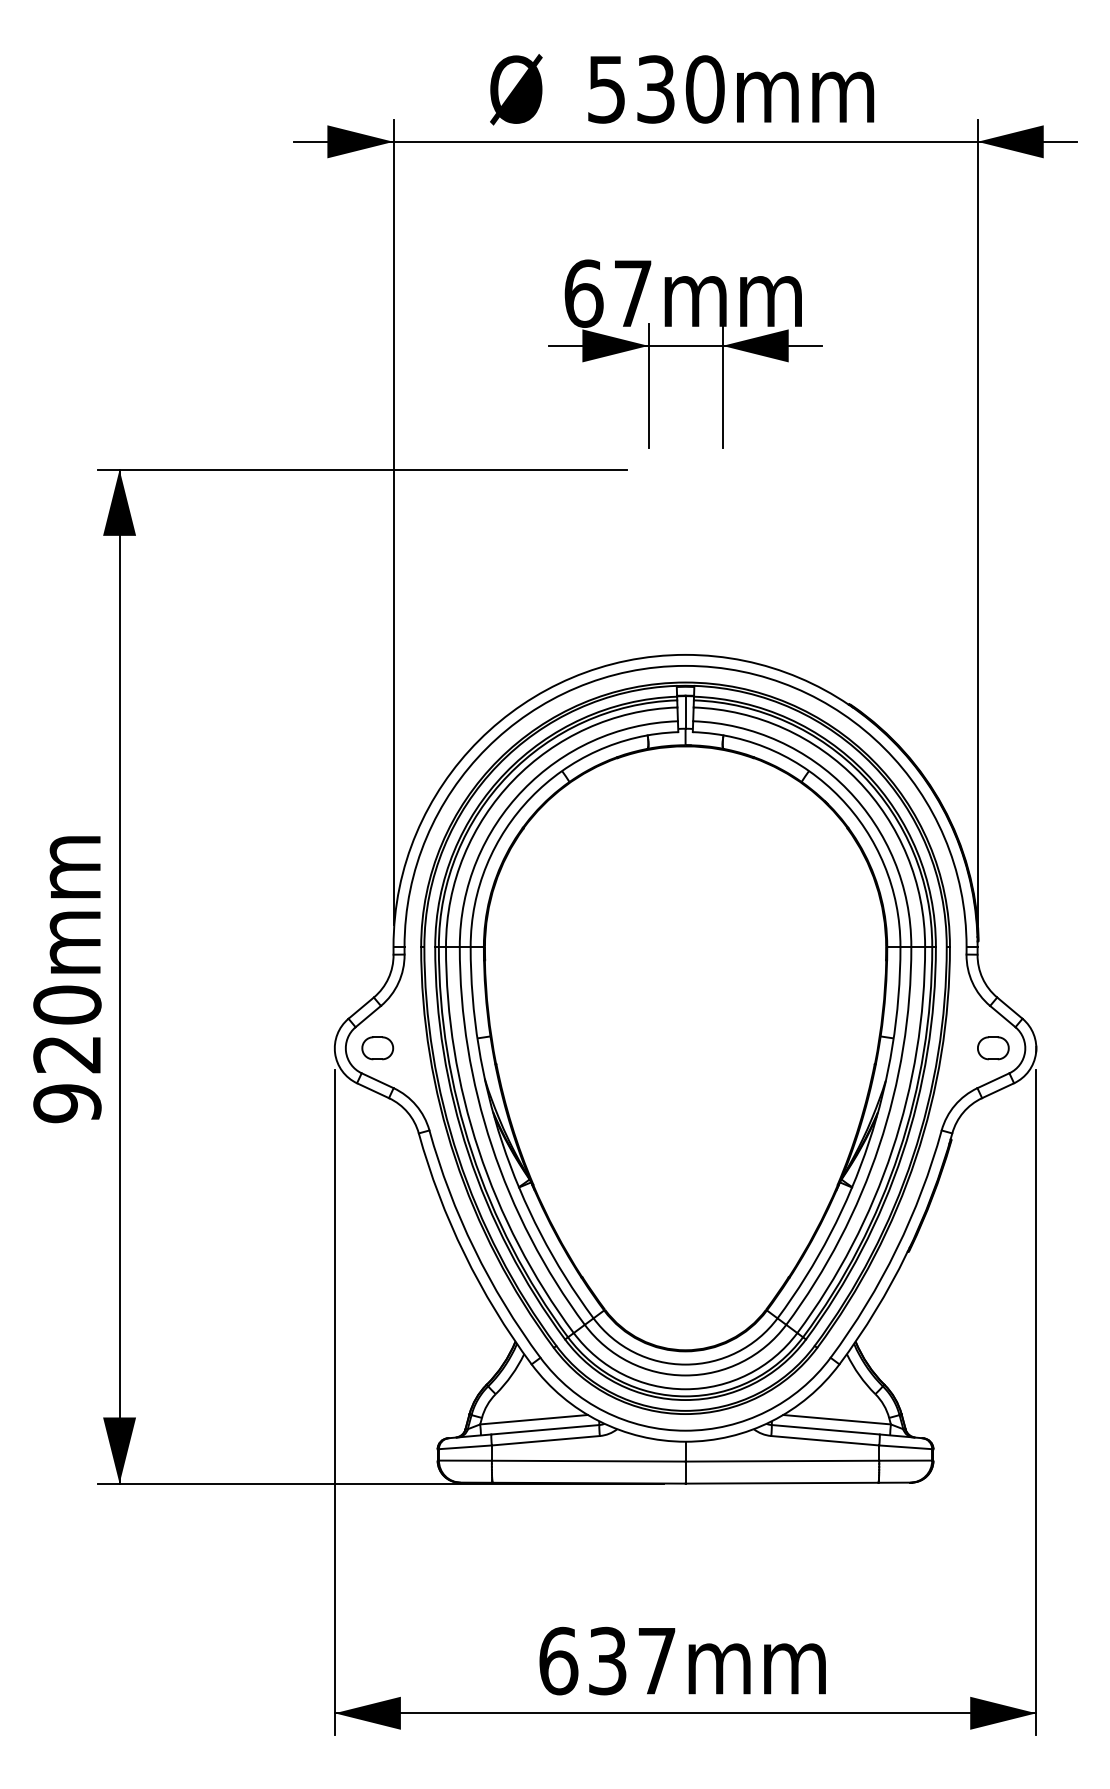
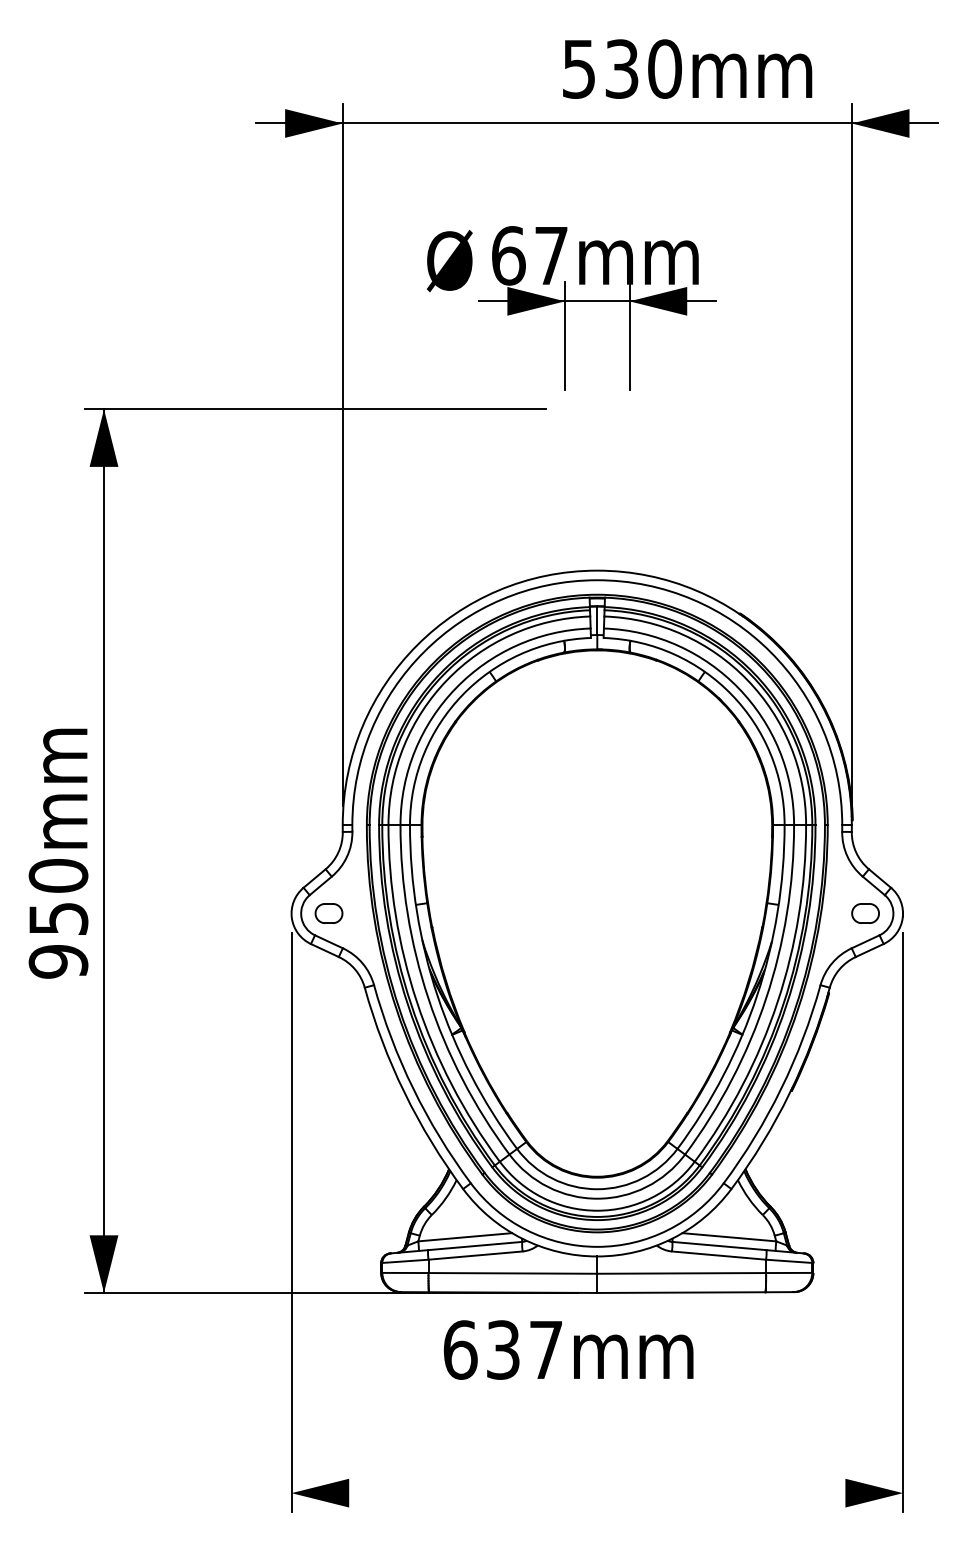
text: (516, 89) -> (449, 260), moved
text: (731, 89) -> (687, 69), moved
text: (67, 1054) -> (58, 918), 920mm -> 950mm
text: (682, 1660) -> (568, 1349), moved
line: (685, 1713) -> (597, 1493), removed

